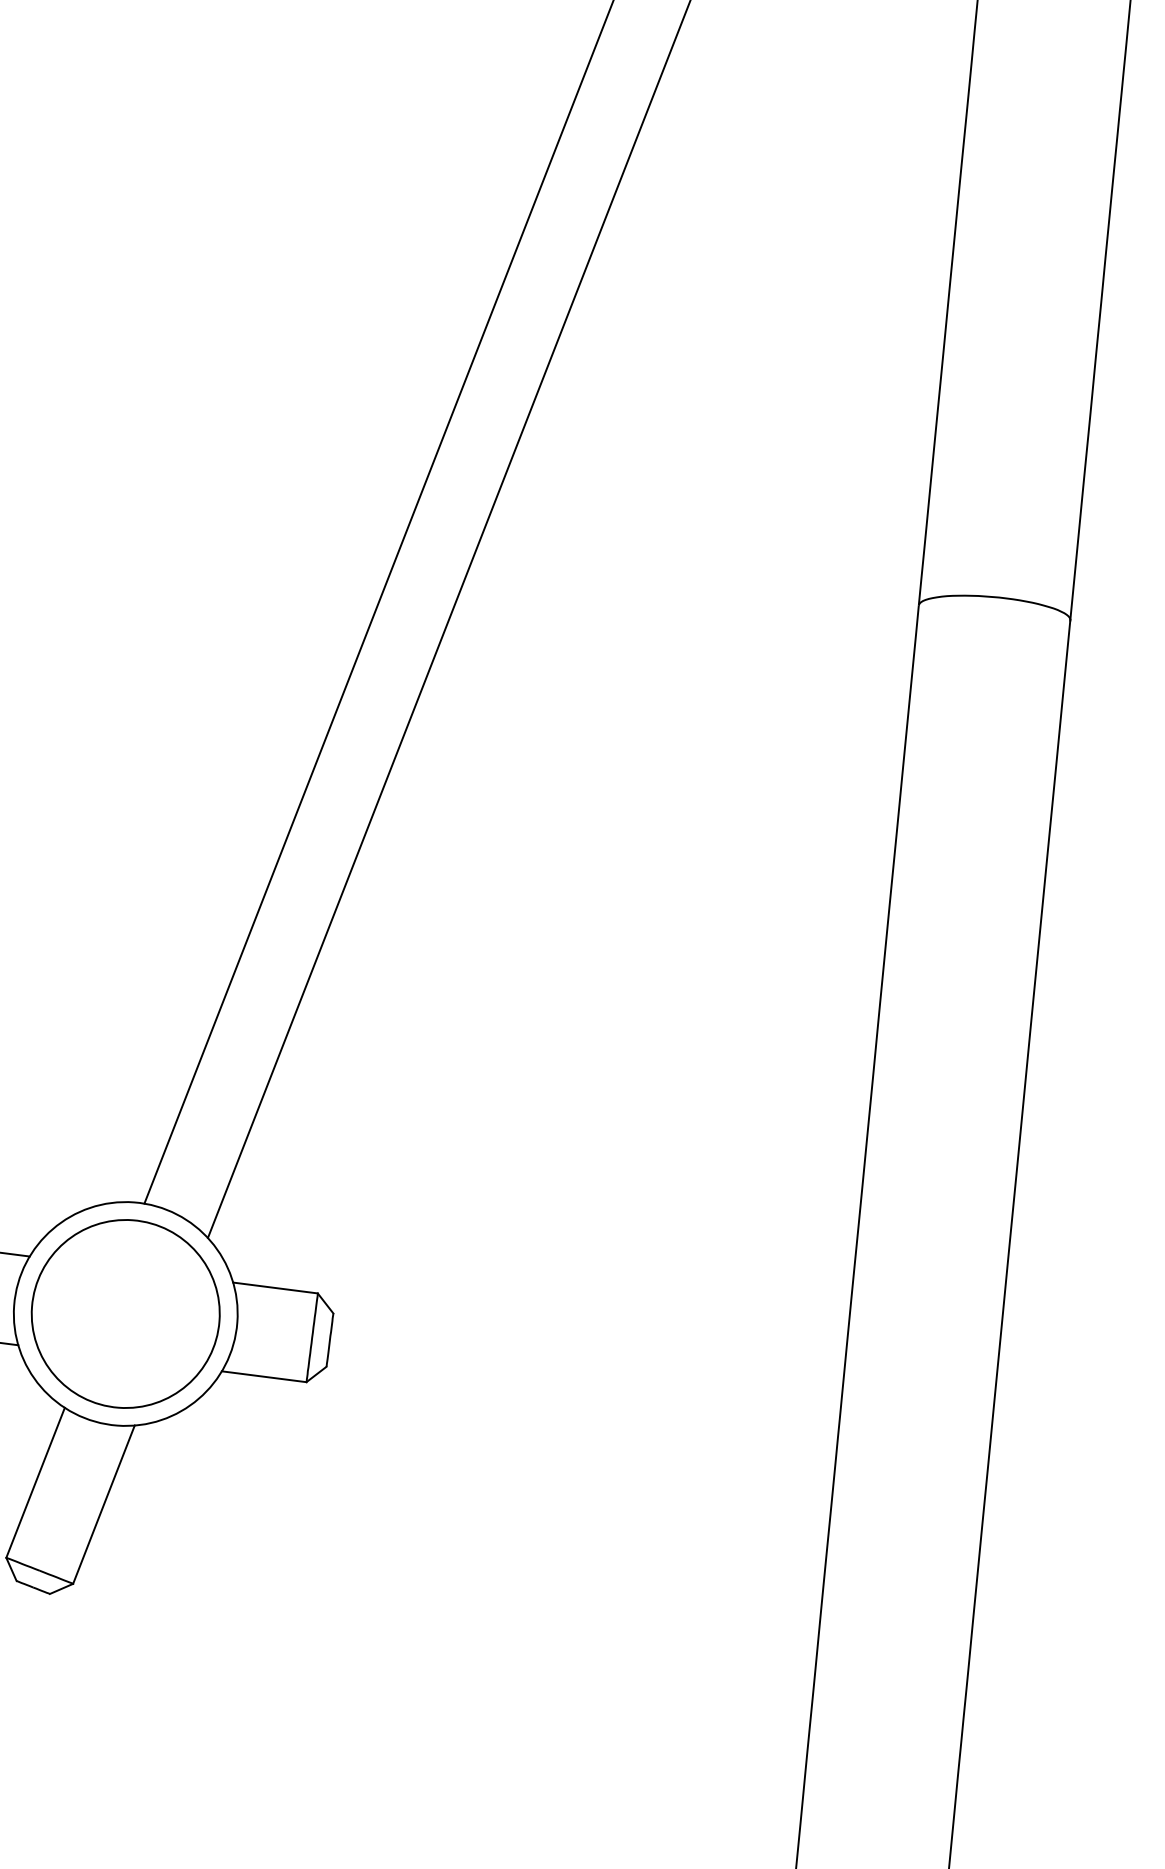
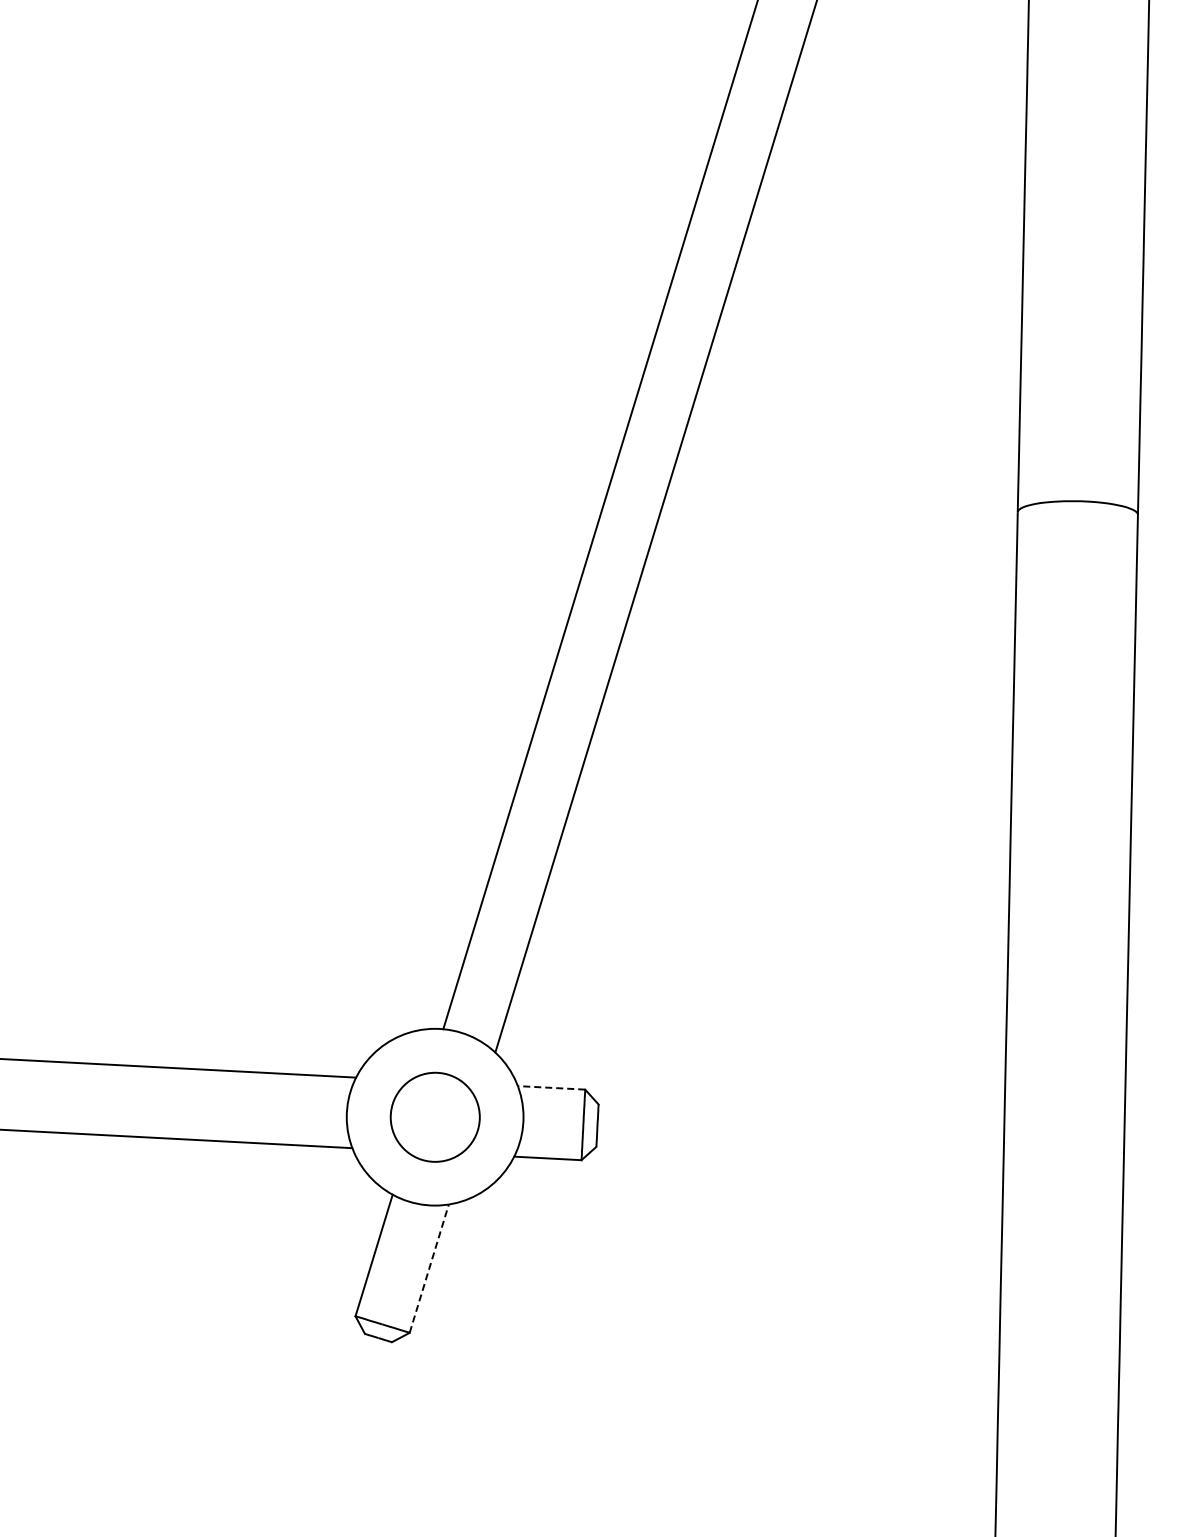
line: (275, 1287) -> (551, 1087), solid -> dashed
circle: (126, 1314) -> (435, 1117), size x0.6
line: (104, 1504) -> (429, 1268), solid -> dashed

